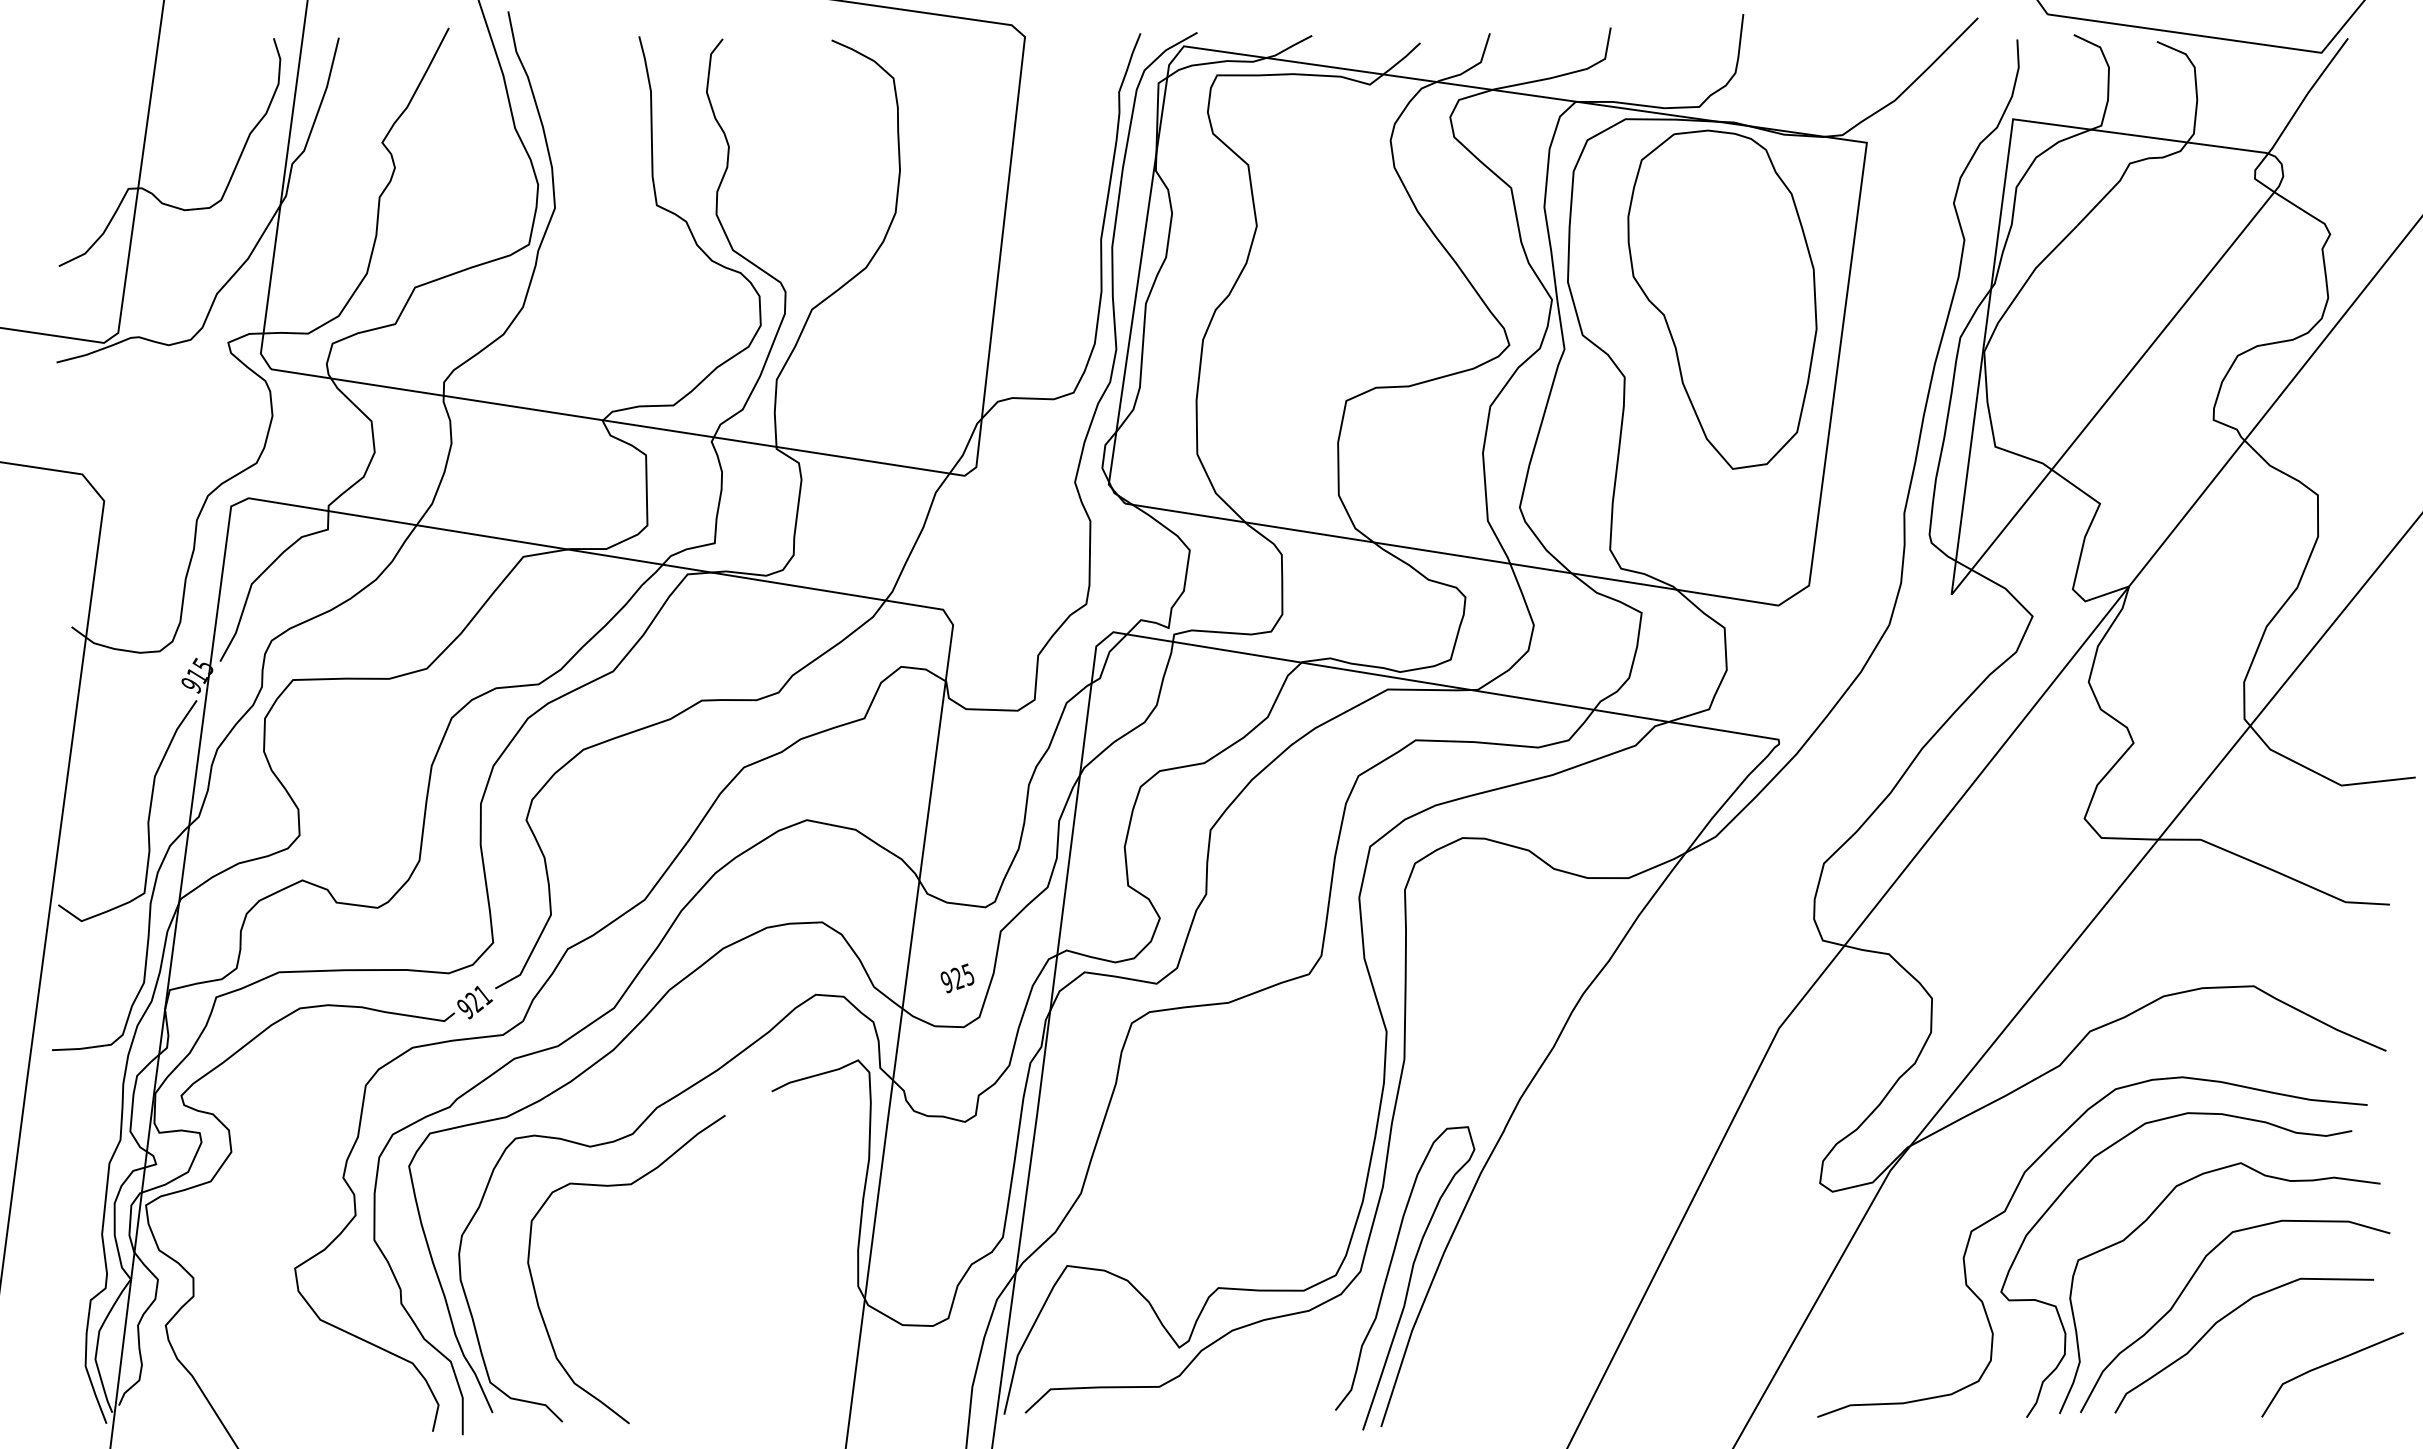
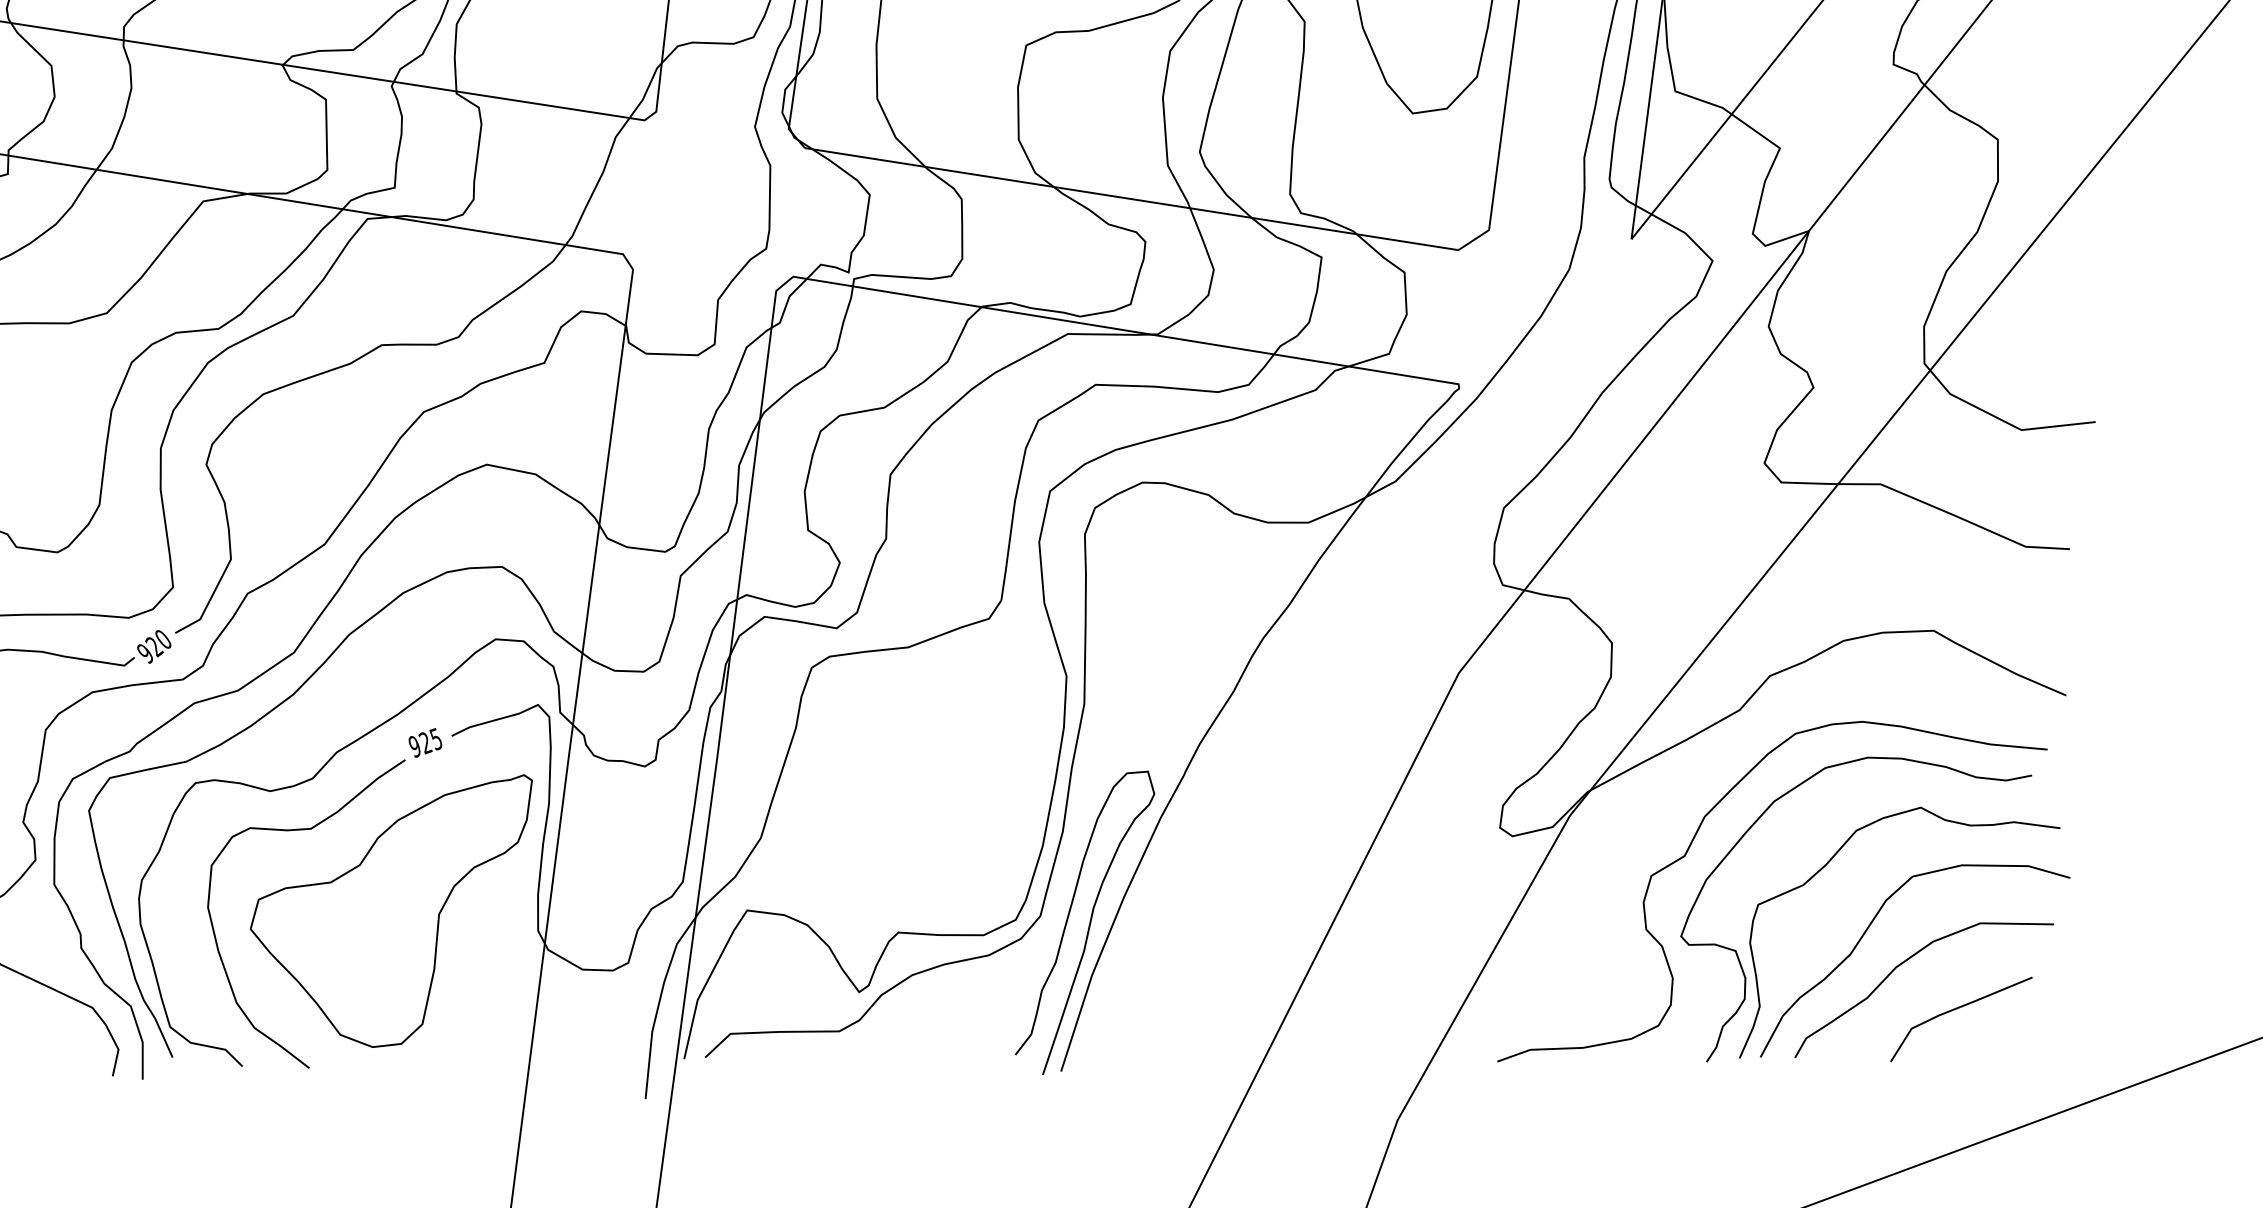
text: (957, 978) -> (425, 743), moved
text: (483, 995) -> (163, 640), 921 -> 920
part: (710, 1266) -> (390, 911), added
line: (2329, 1364) -> (1958, 1009), moved

